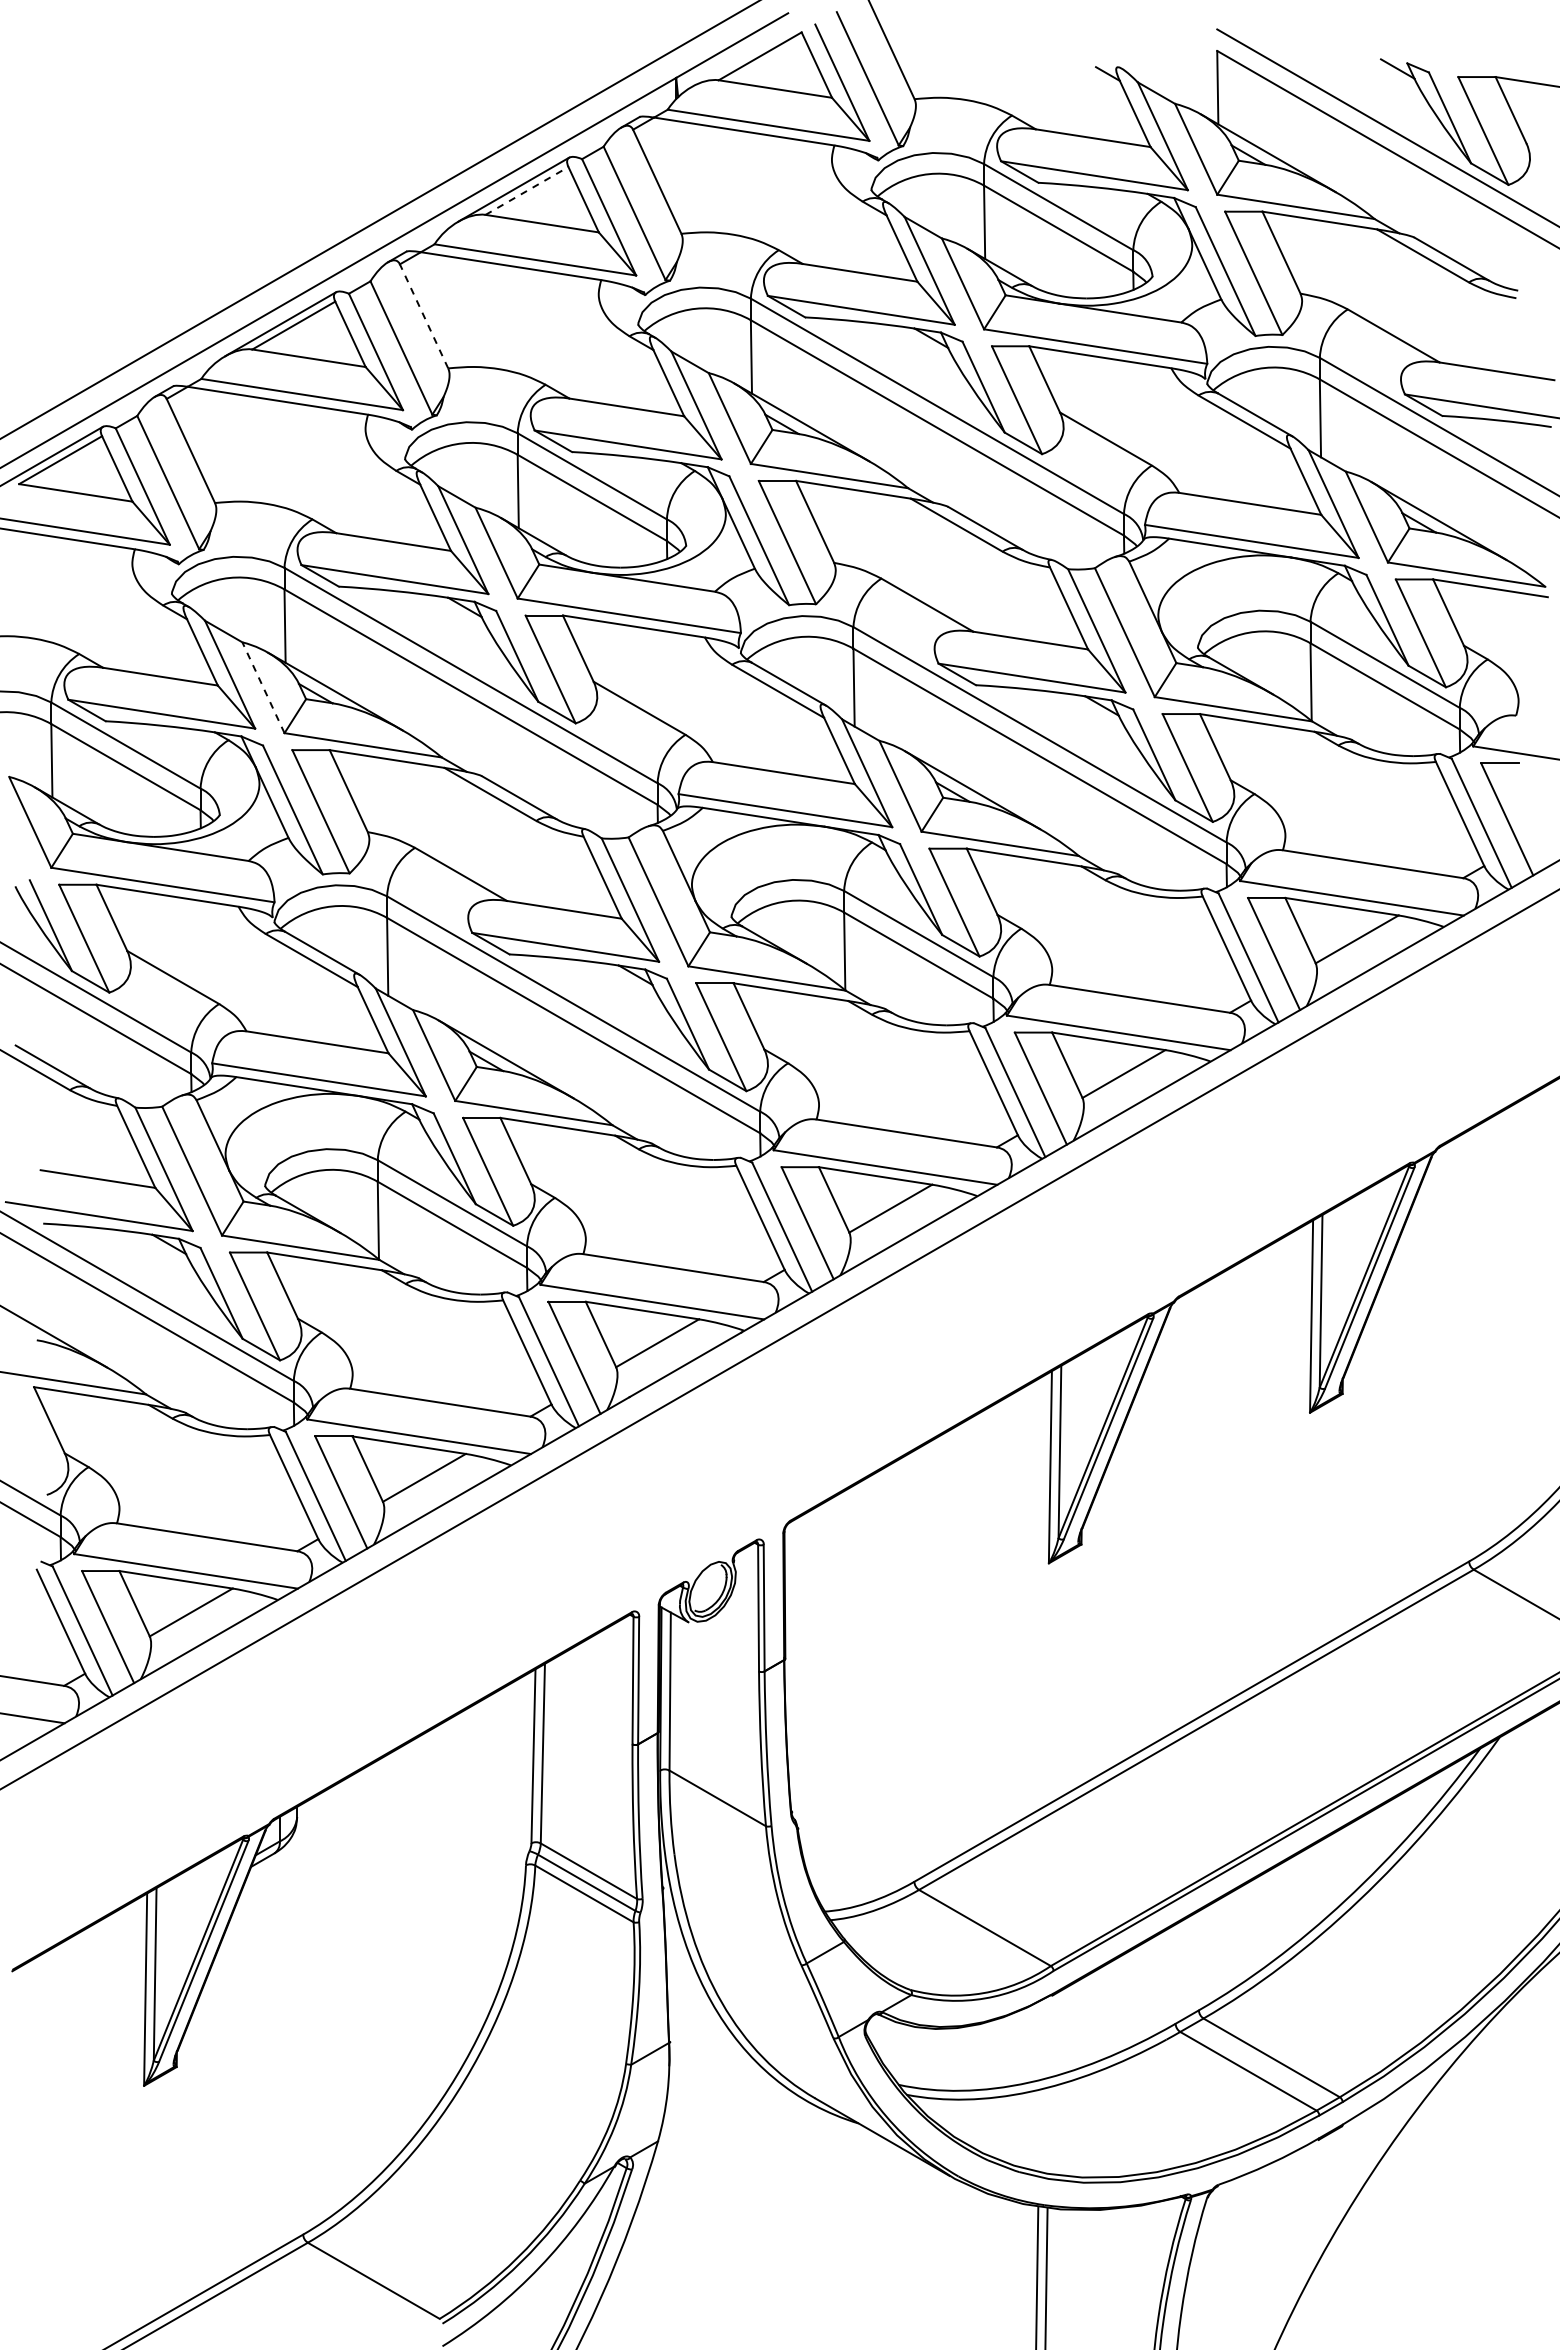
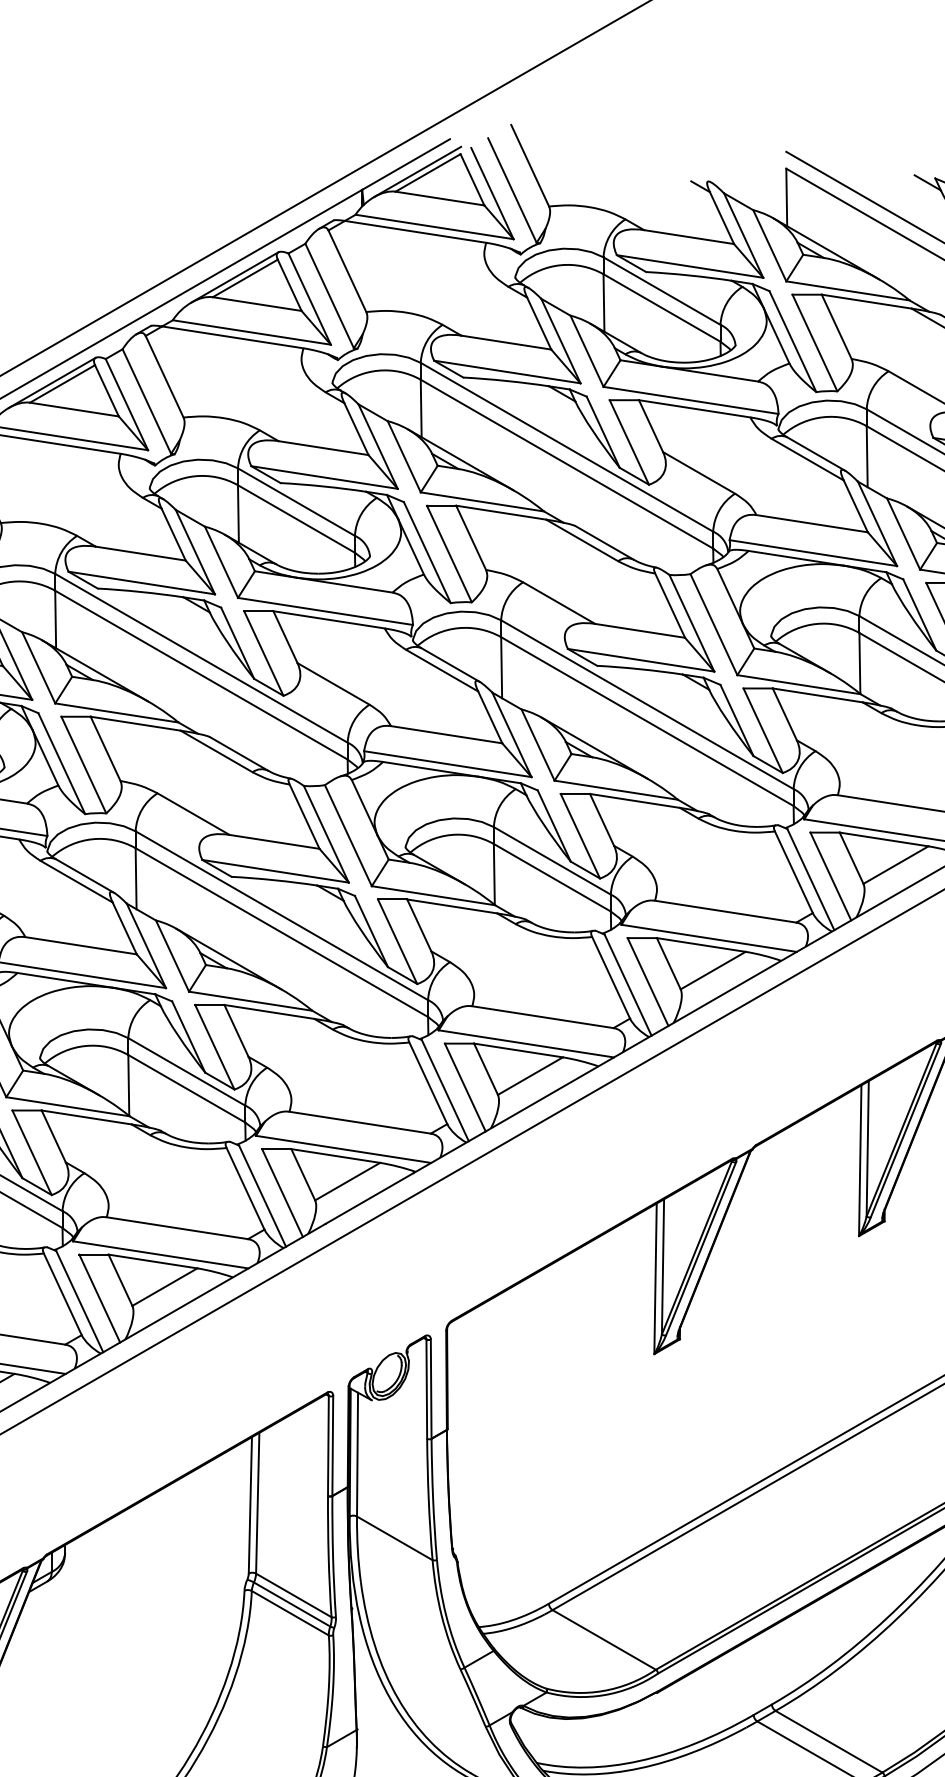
line: (746, 55) -> (417, 172), added
line: (527, 190) -> (245, 278), dashed -> solid
line: (423, 315) -> (164, 376), dashed -> solid
line: (263, 687) -> (38, 667), dashed -> solid

